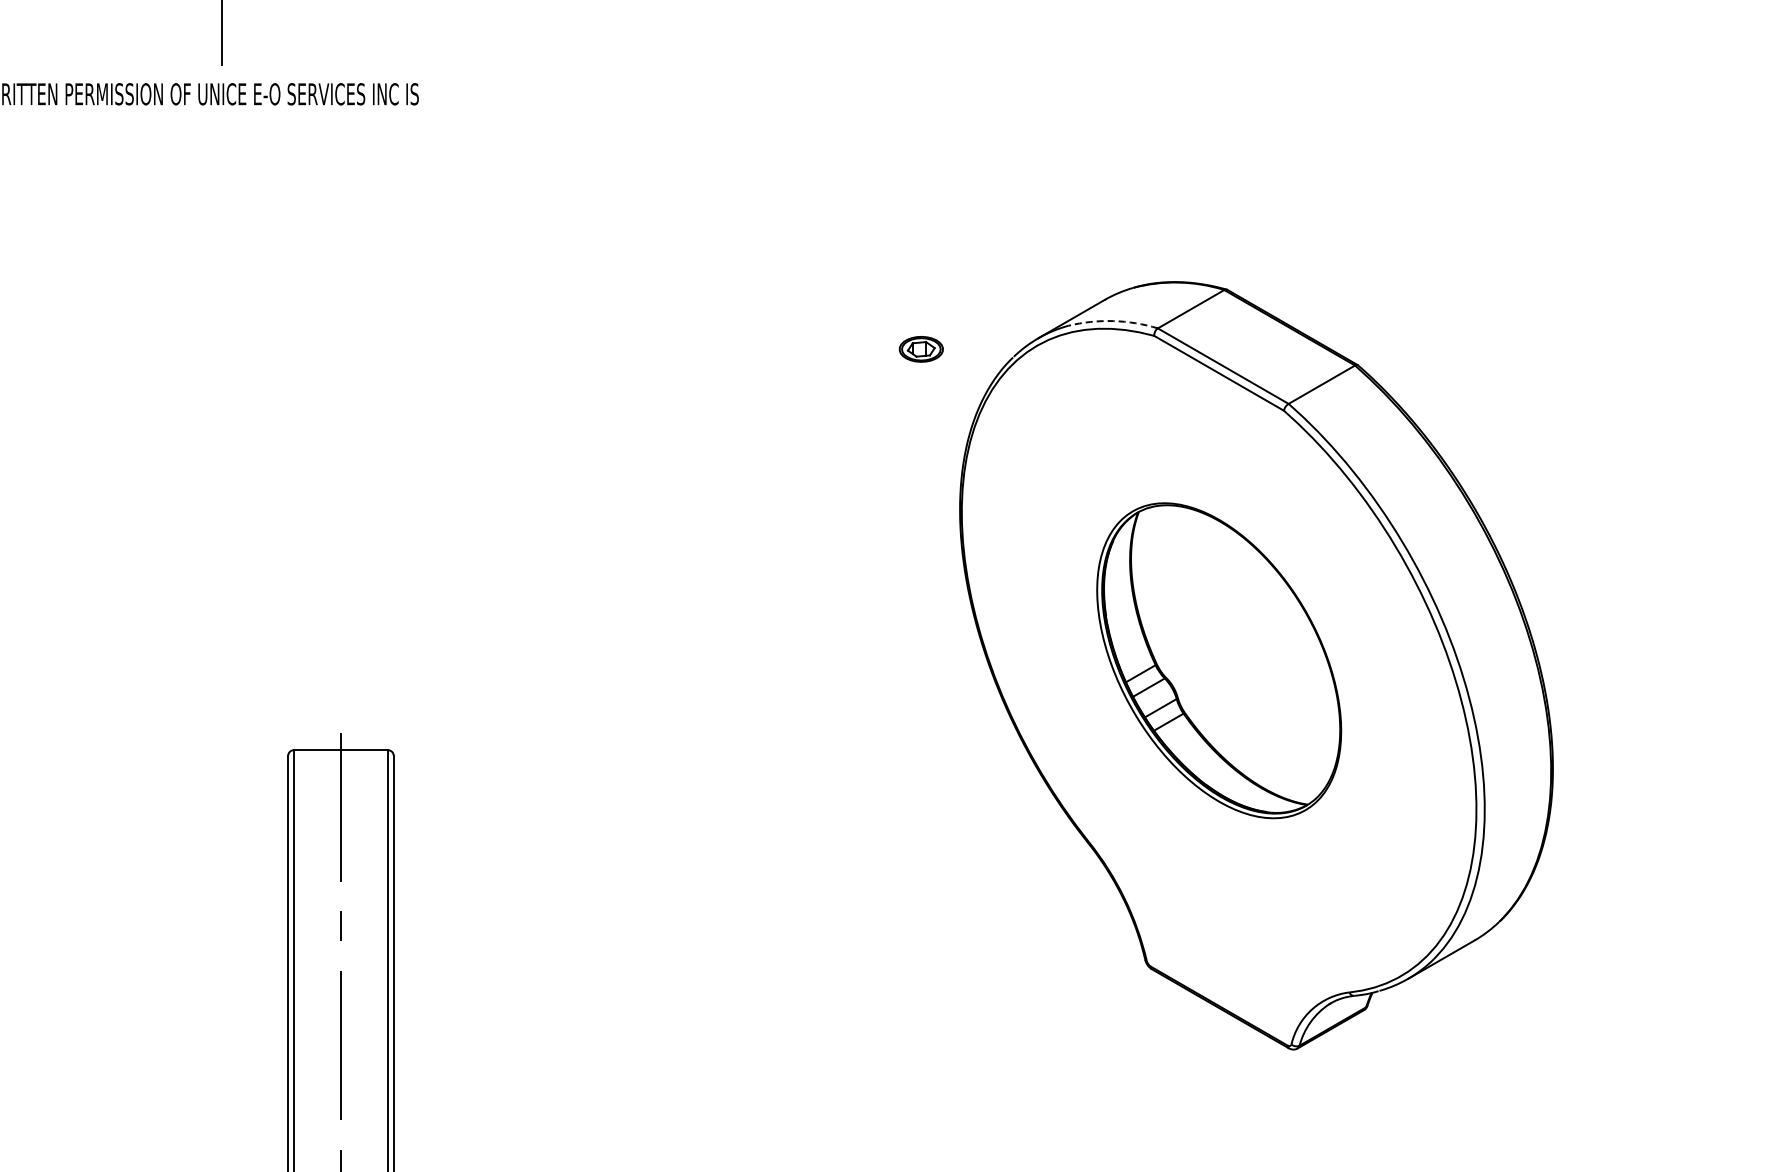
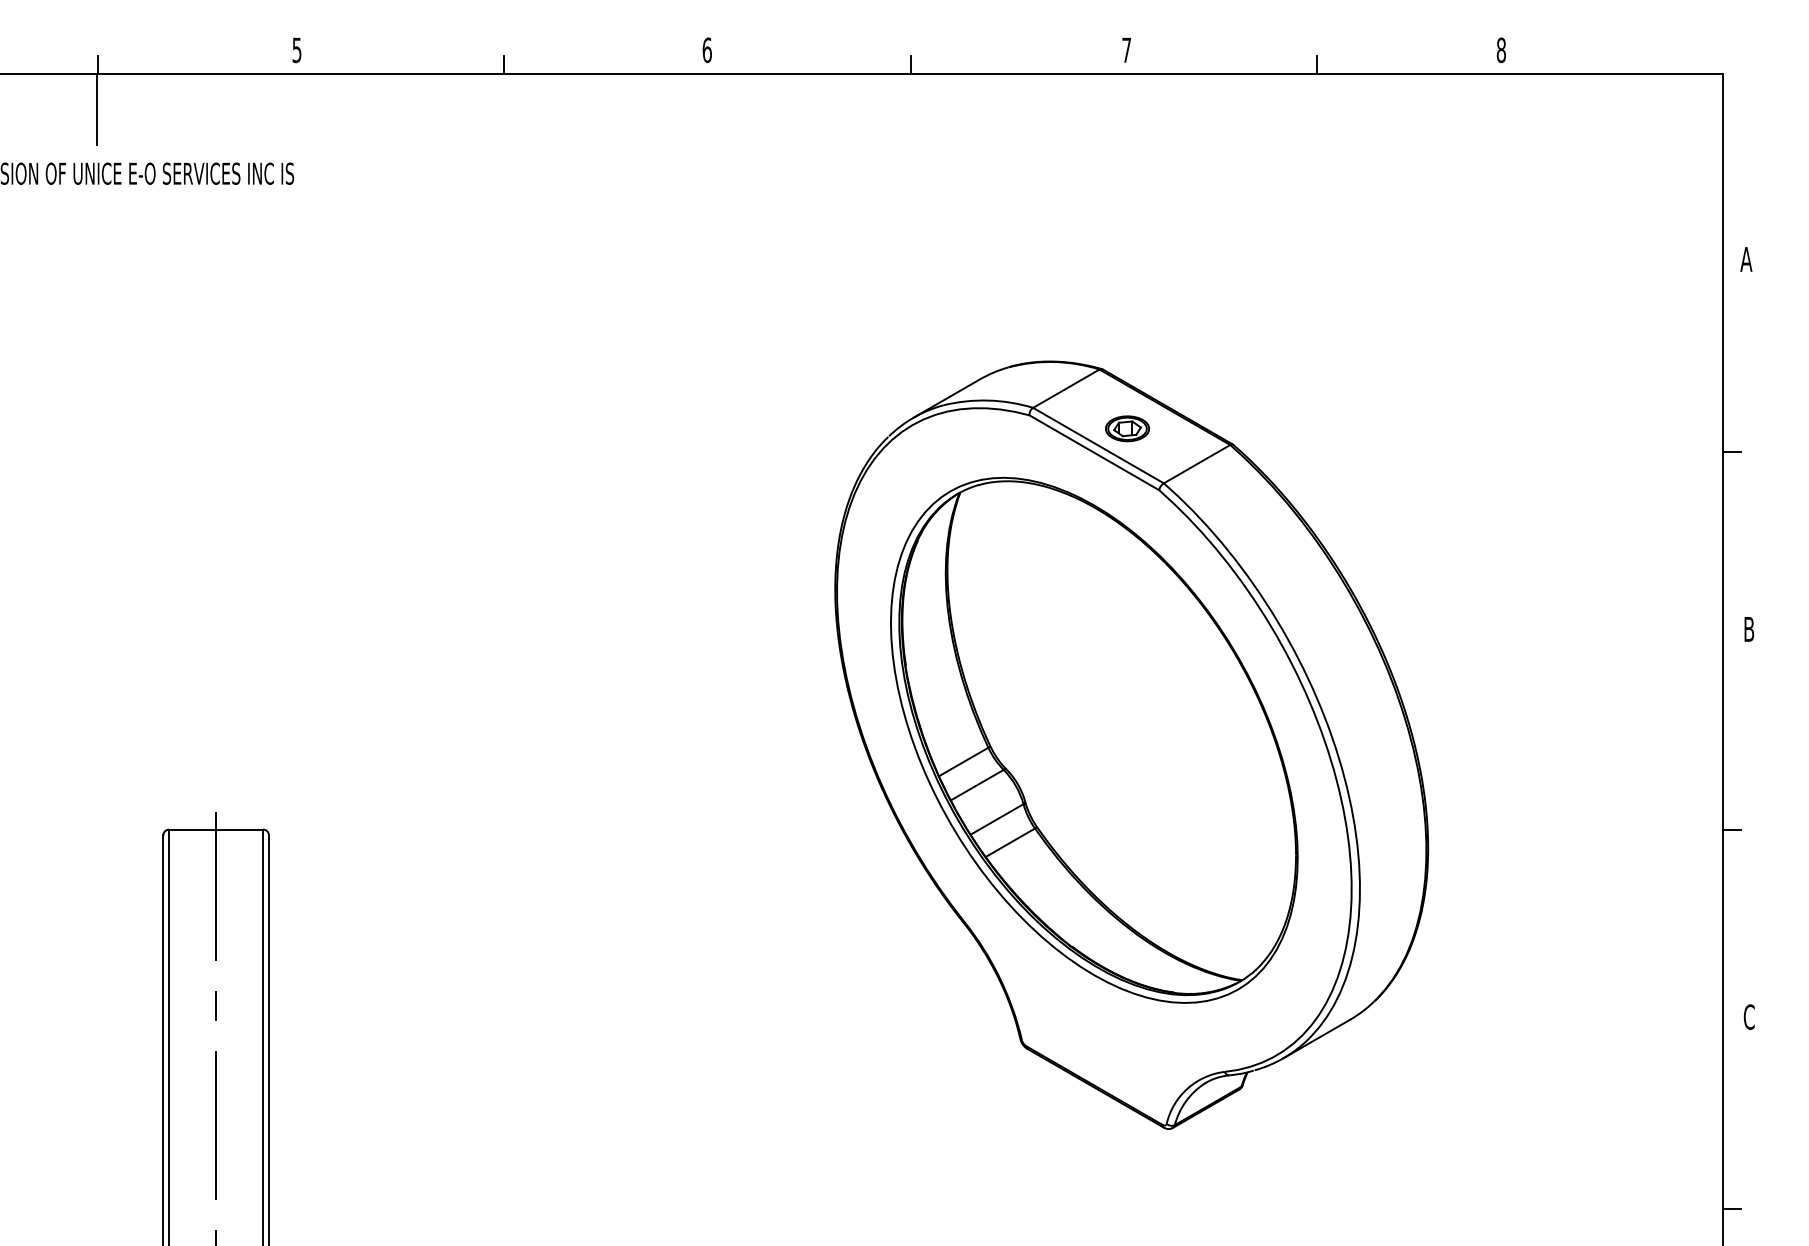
arc: (1113, 321) -> (988, 400), dashed -> solid
part: (921, 349) -> (1127, 428), moved
part: (1219, 660) -> (1094, 739), size x1.67

